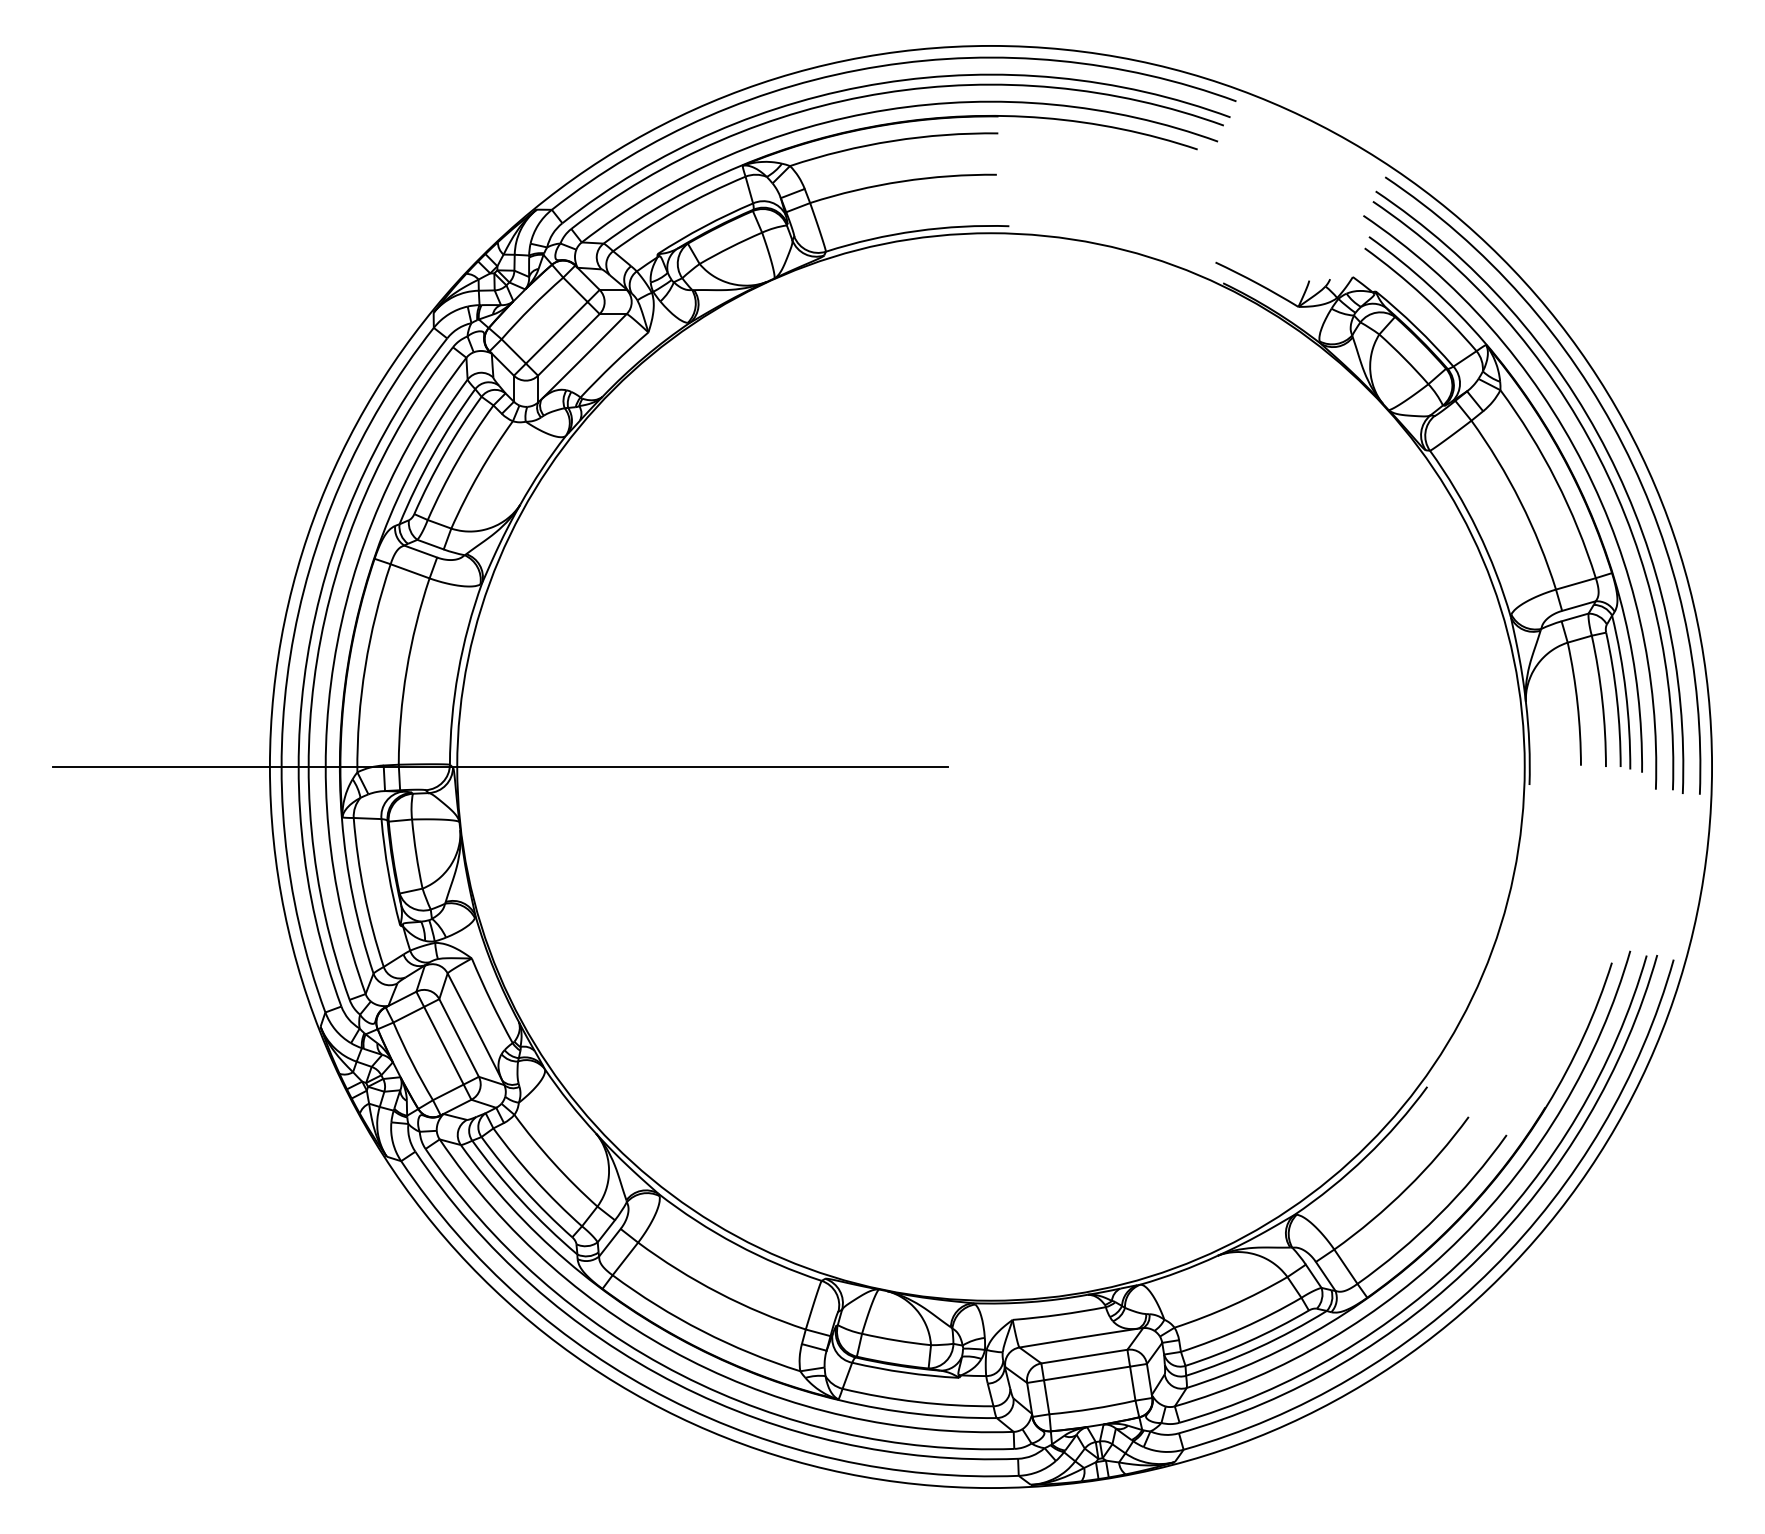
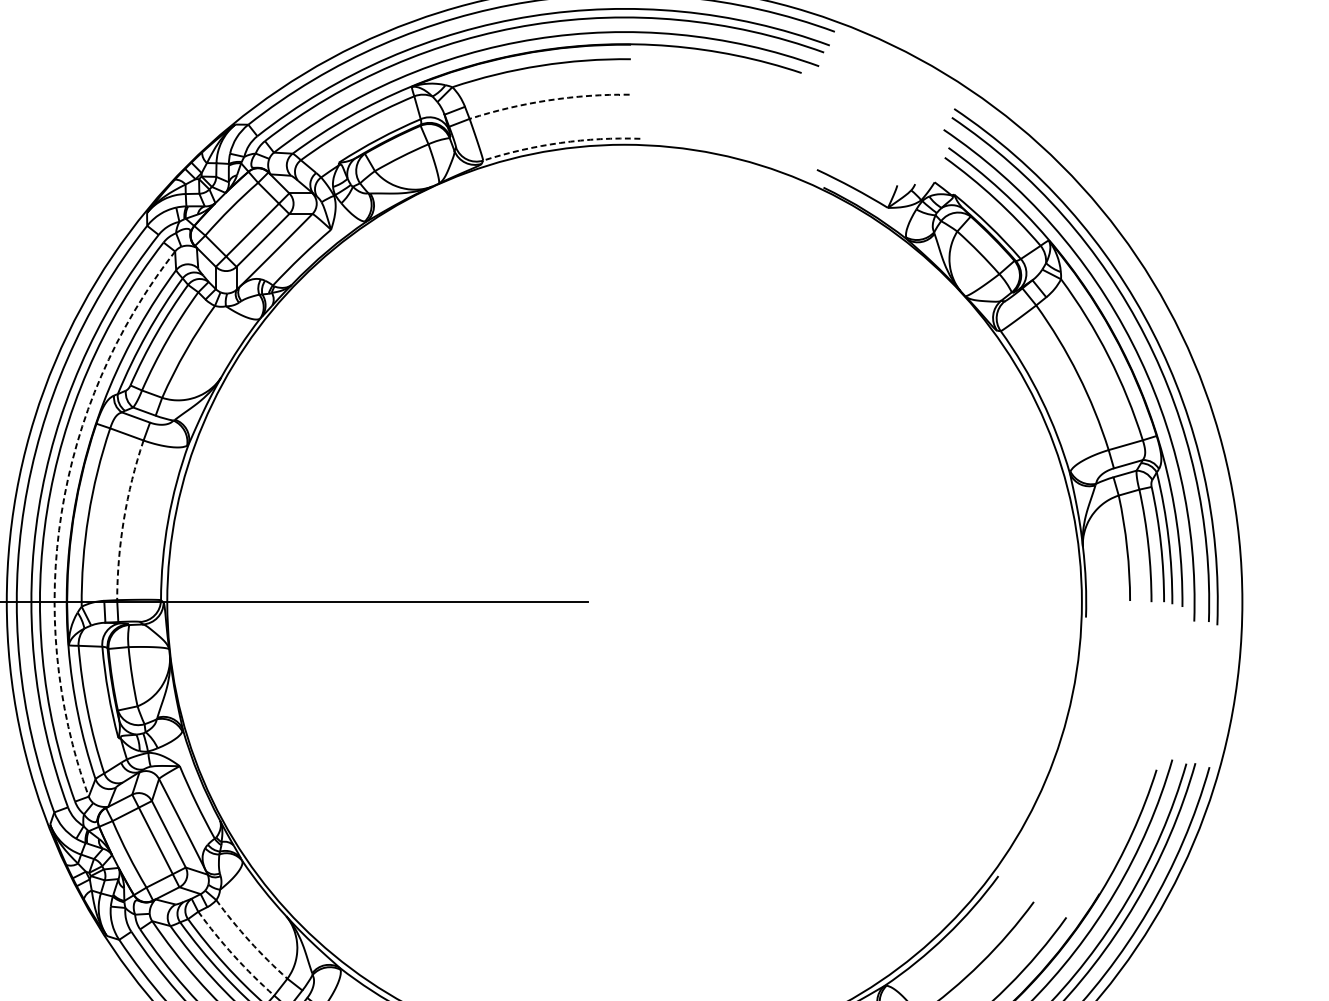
arc: (902, 181) -> (548, 100), solid -> dashed
arc: (916, 231) -> (560, 143), solid -> dashed
arc: (1622, 446) -> (1165, 327), removed
arc: (333, 662) -> (61, 512), solid -> dashed
arc: (406, 670) -> (123, 519), solid -> dashed
arc: (553, 1162) -> (249, 940), solid -> dashed
arc: (535, 1179) -> (234, 955), solid -> dashed

